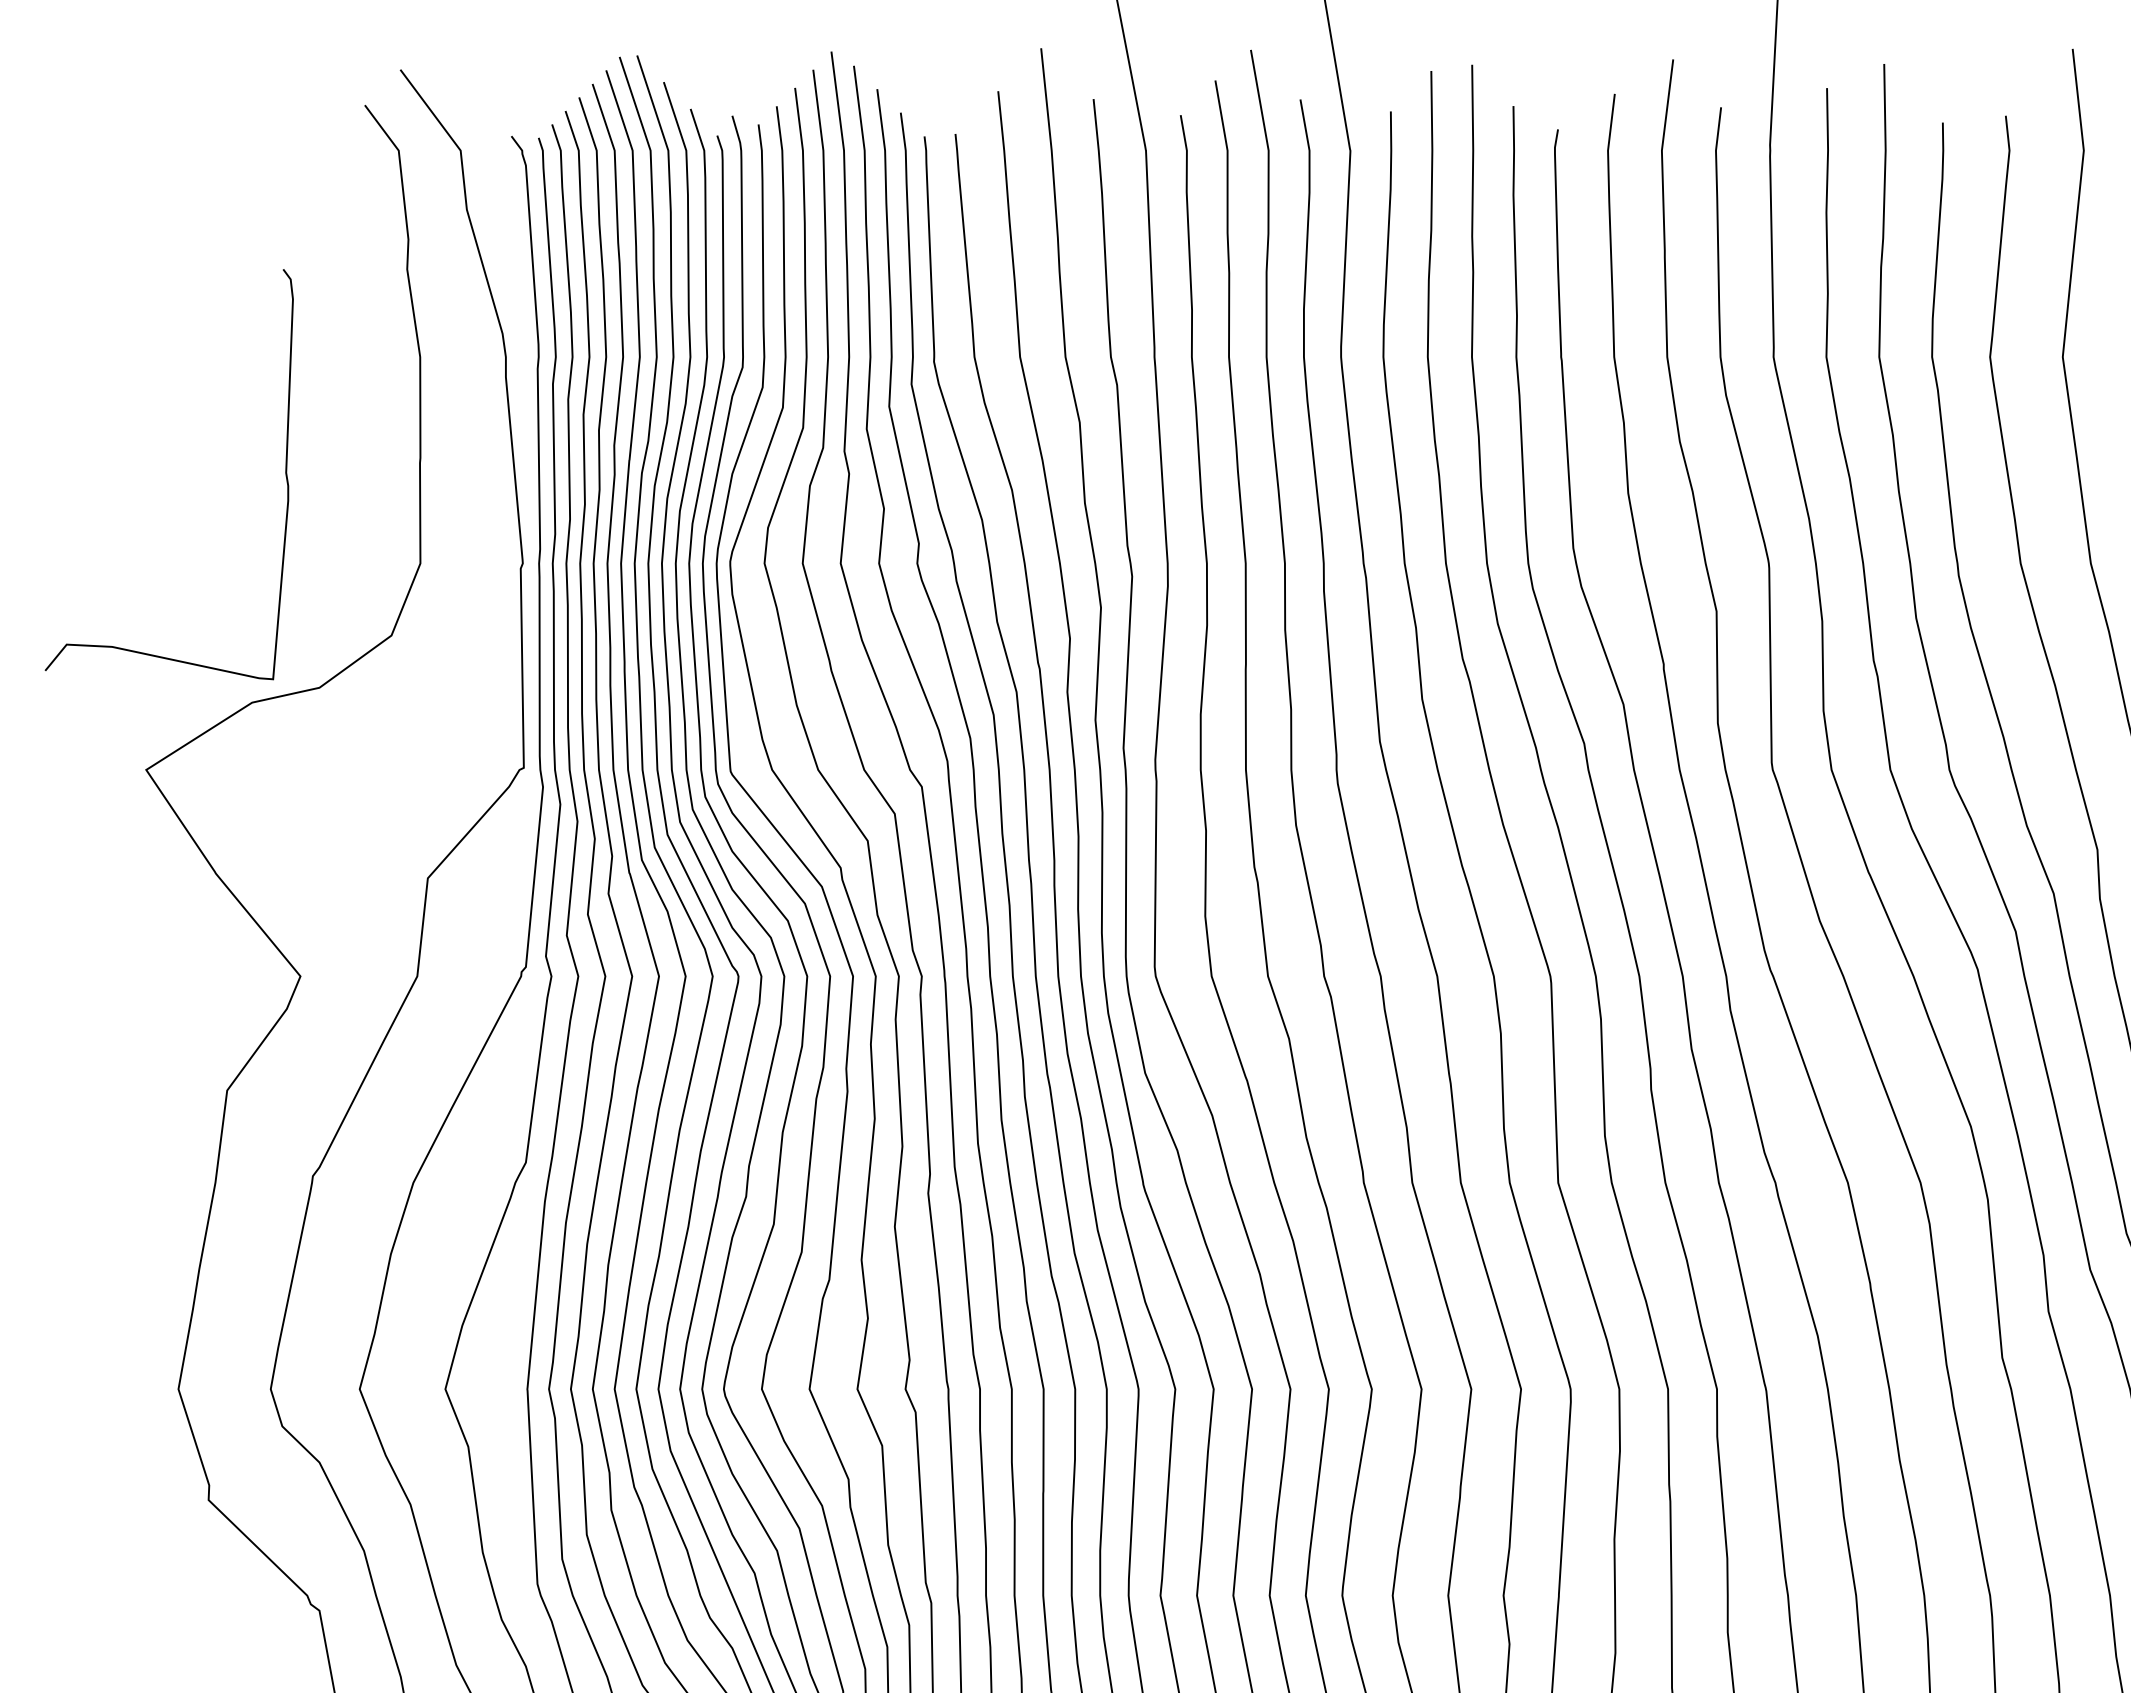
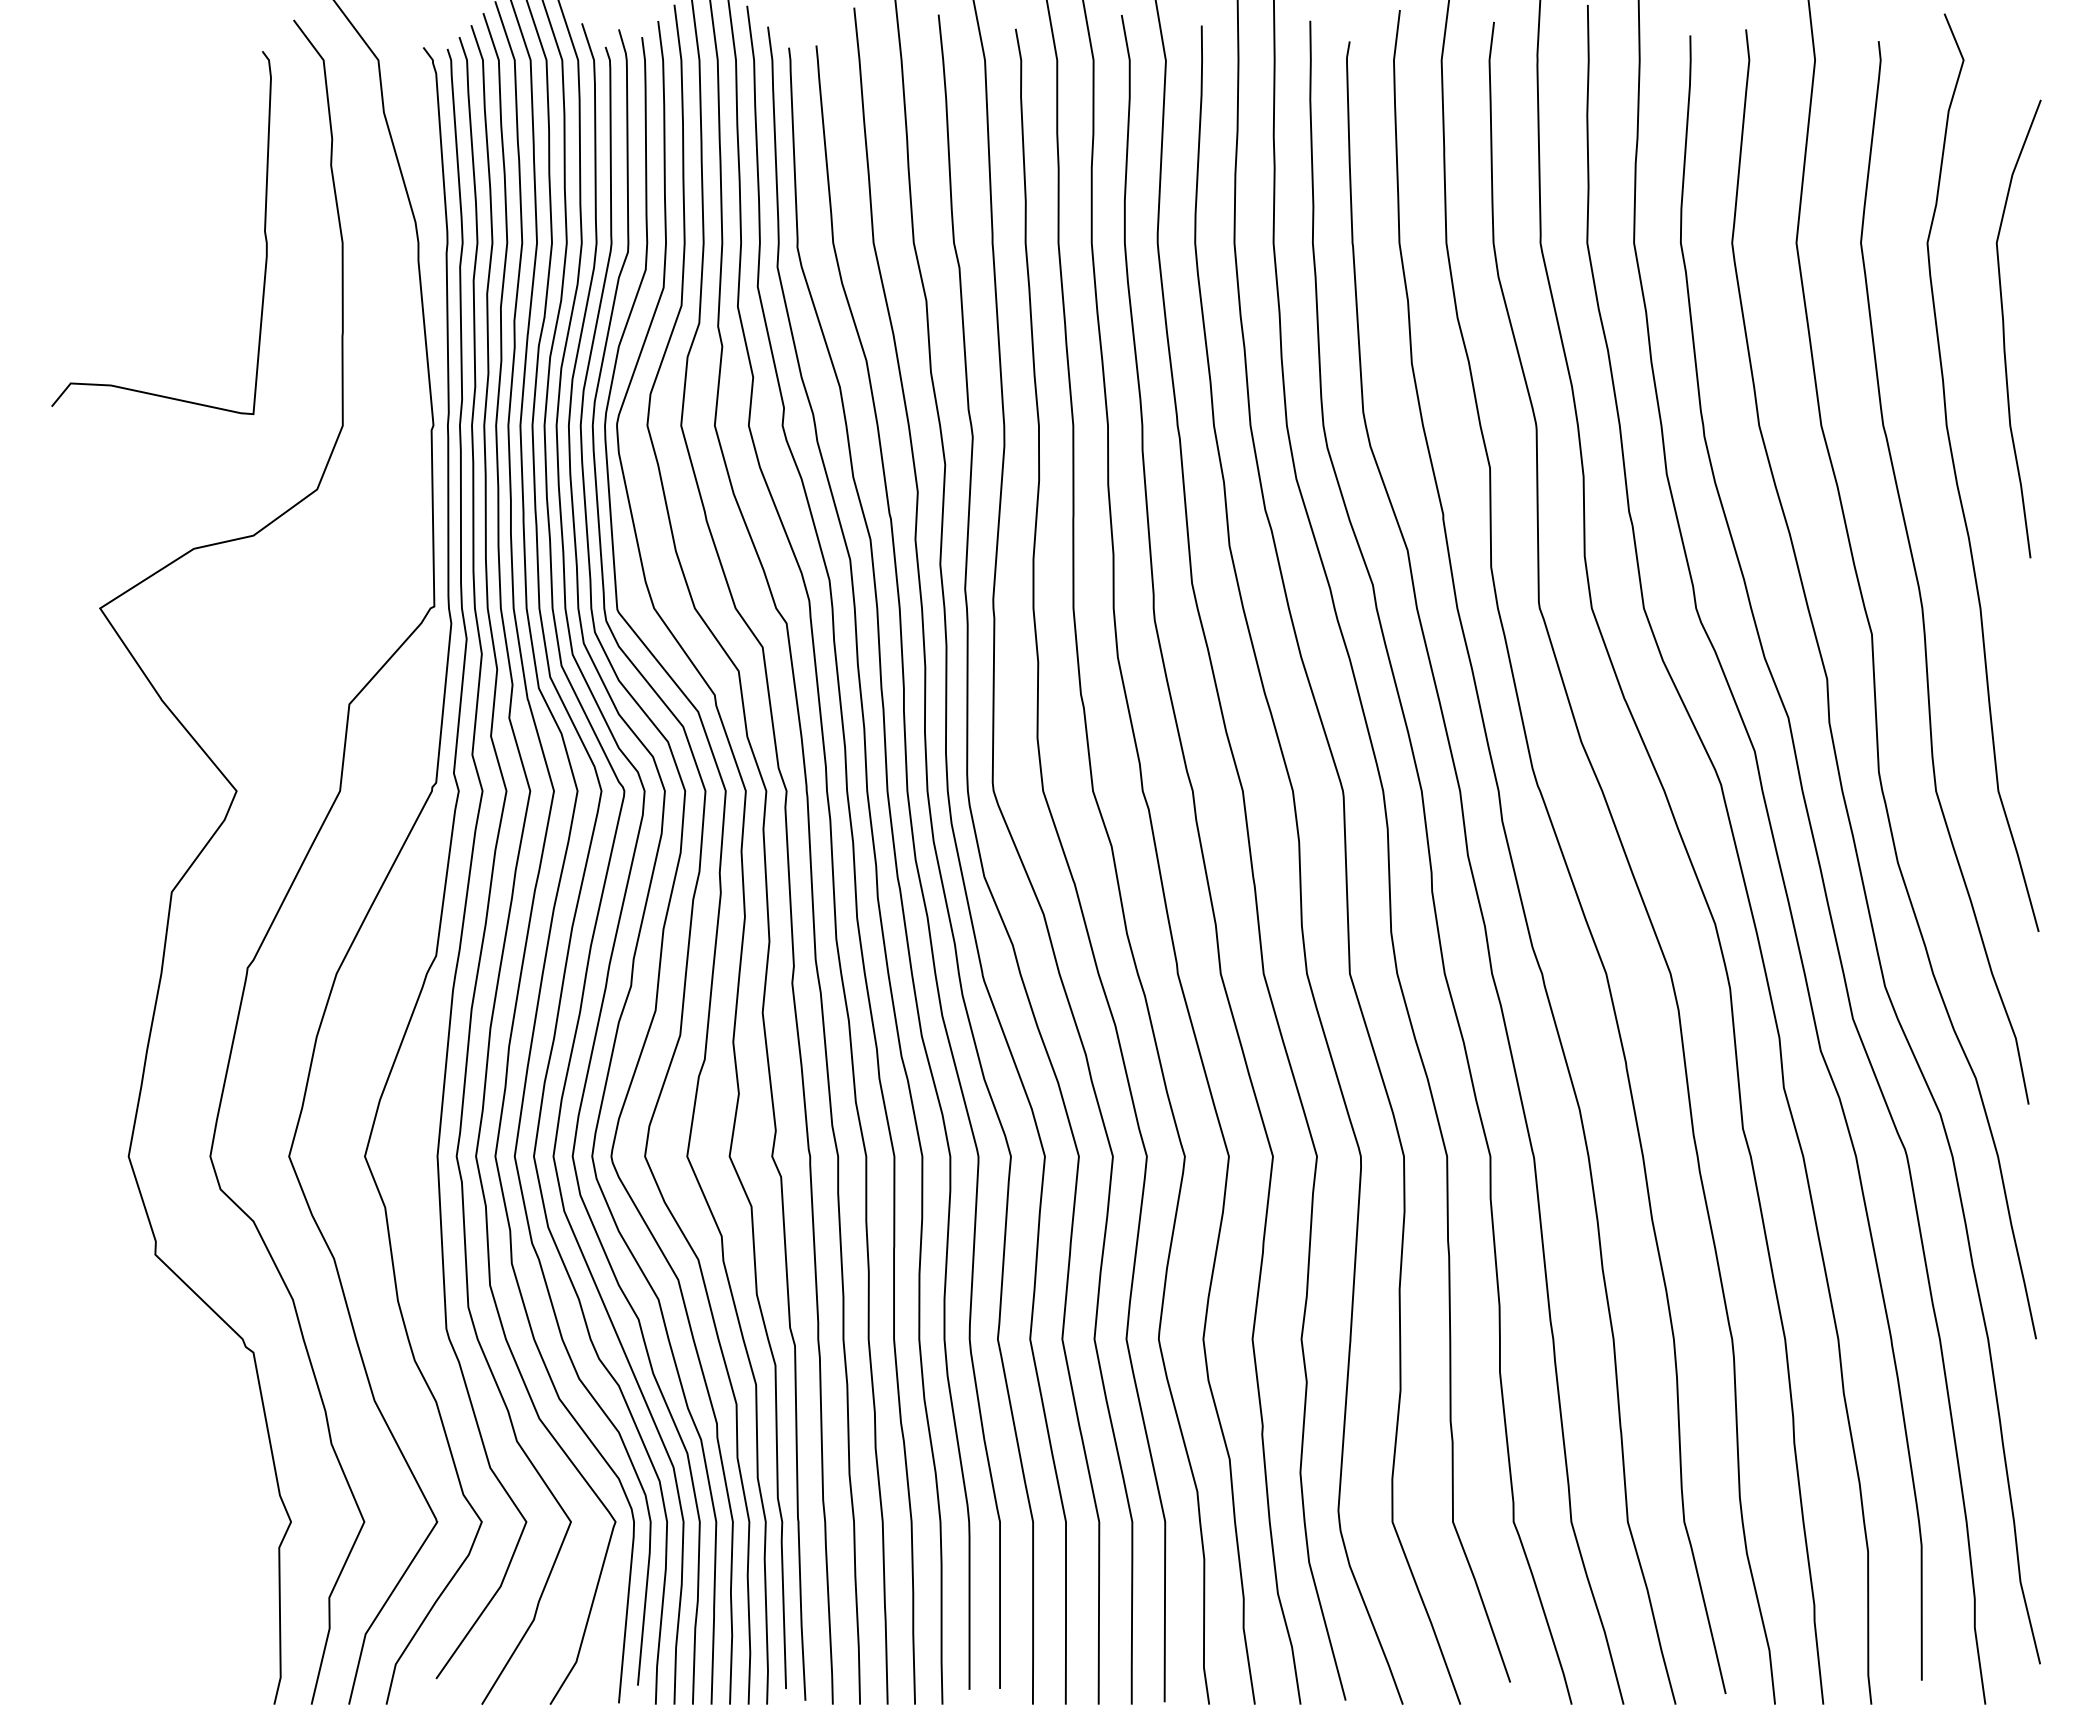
curve: (285, 475) -> (264, 233), moved

